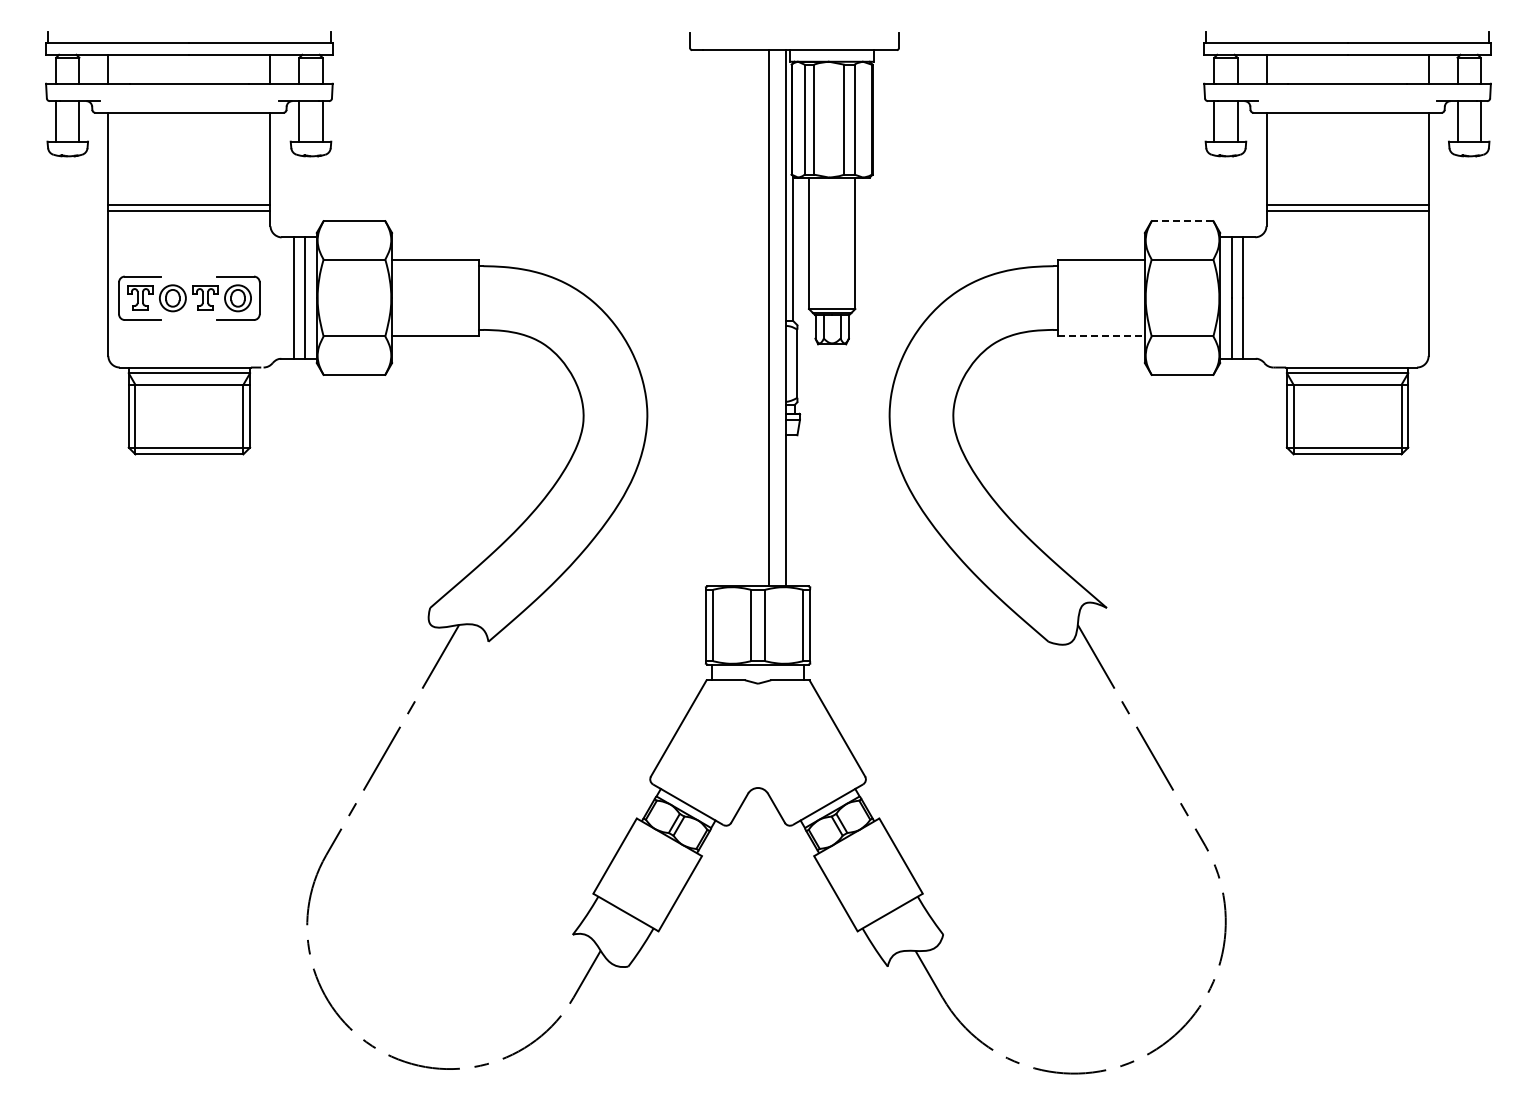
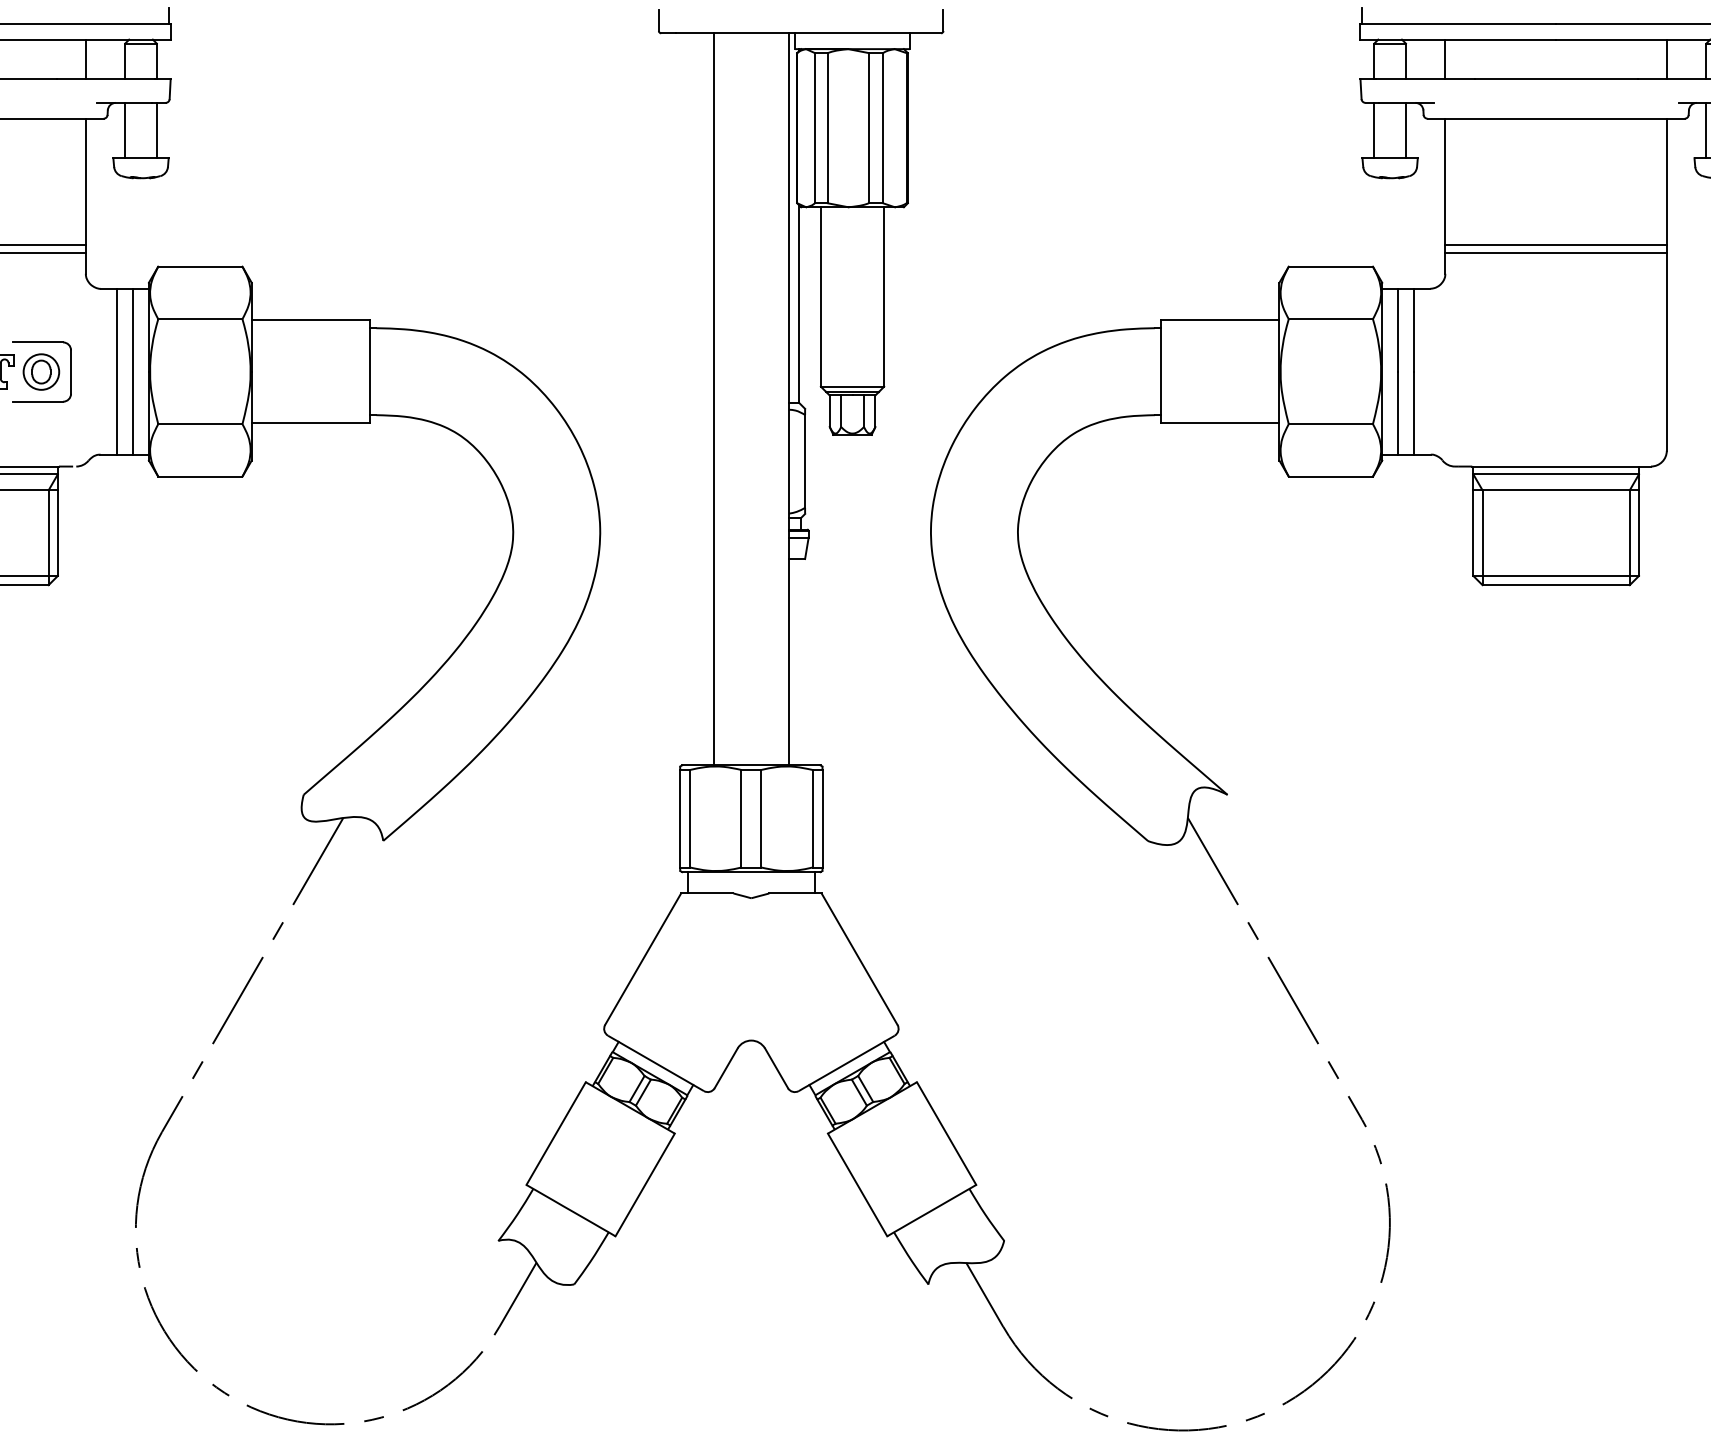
line: (1182, 221) -> (1330, 267), dashed -> solid
line: (768, 318) -> (713, 399), moved
line: (1101, 335) -> (1220, 422), dashed -> solid

